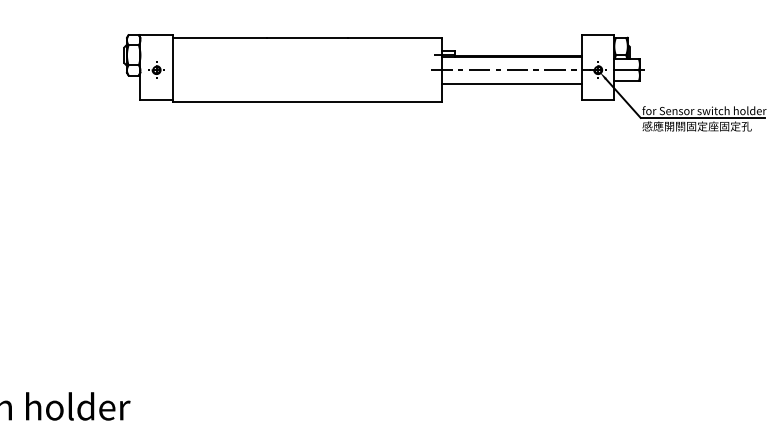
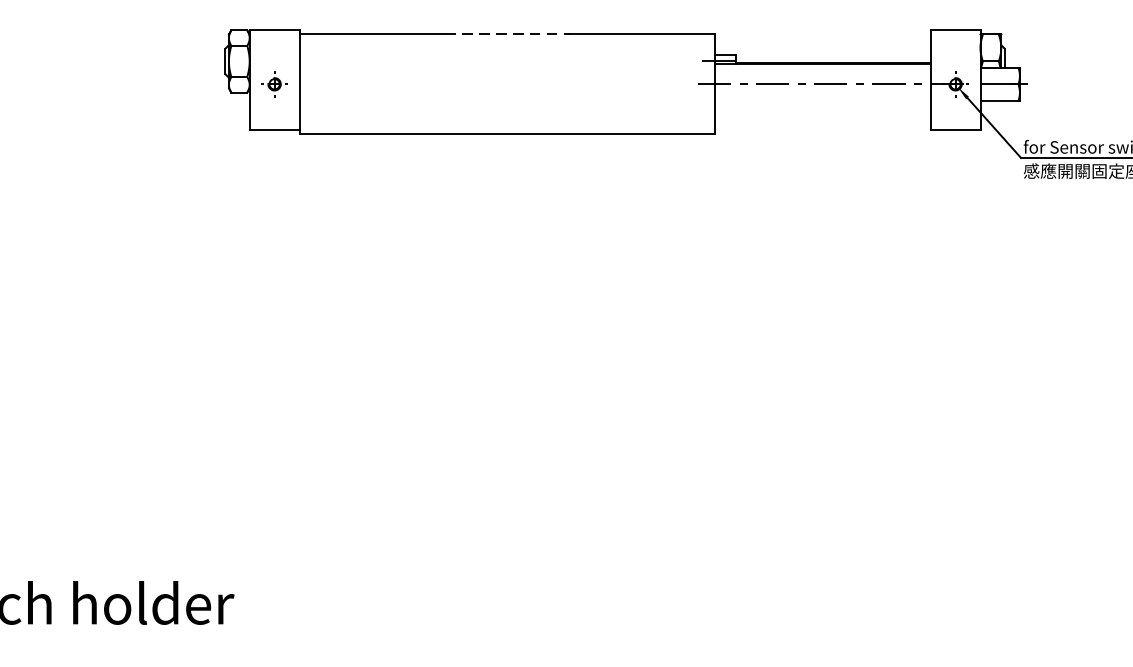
line: (307, 37) -> (507, 33), solid -> dashed
line: (512, 83) -> (823, 104), removed

